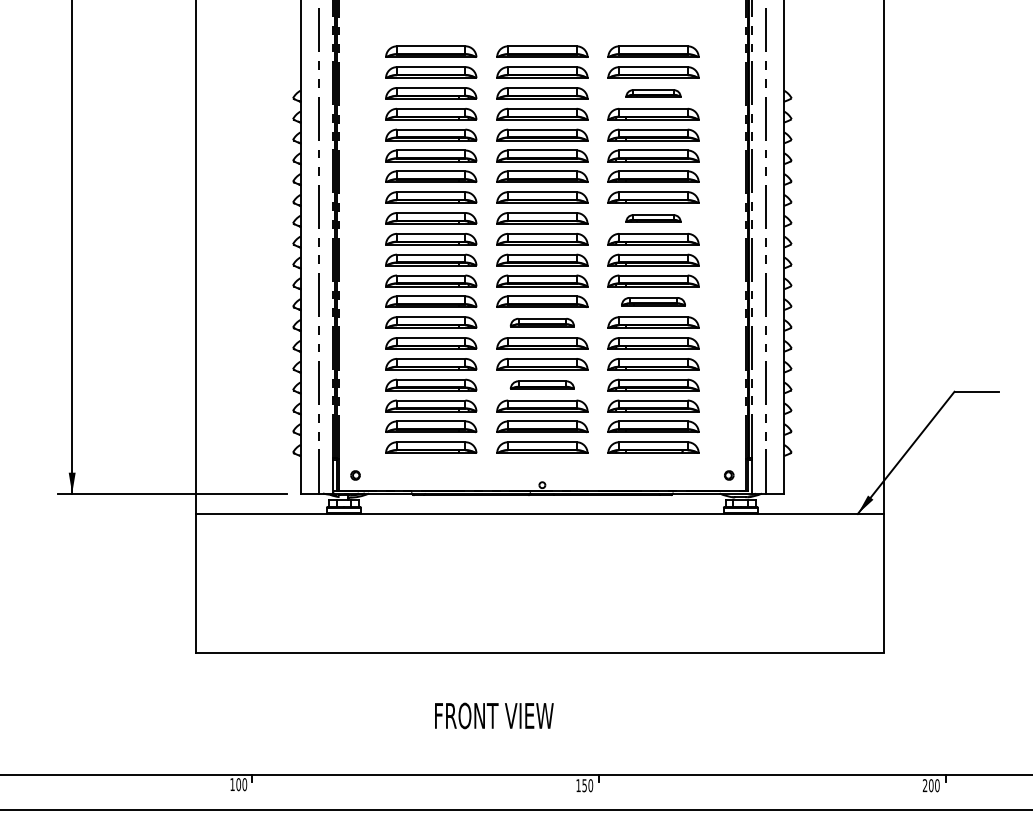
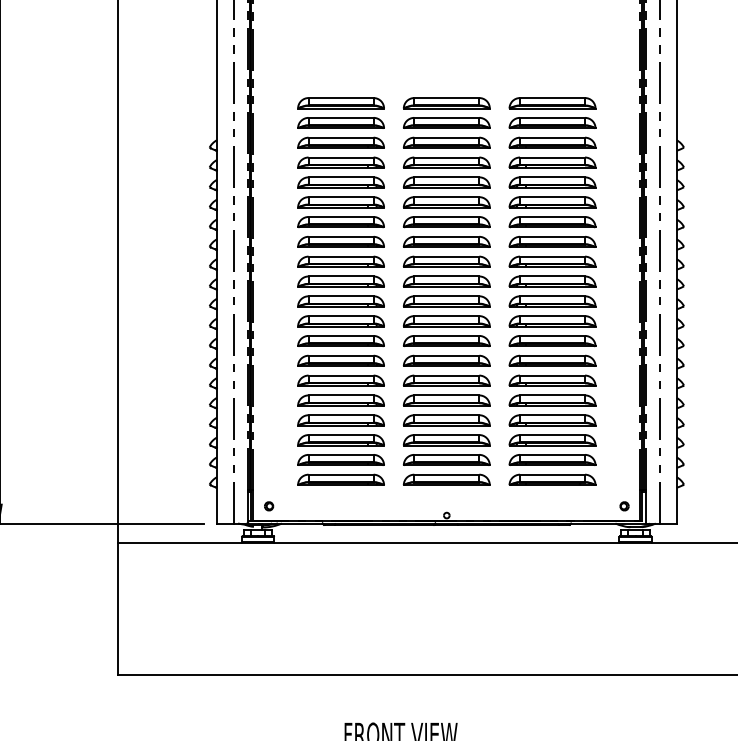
part: (653, 93) -> (552, 142), size x1.67
part: (653, 218) -> (552, 261), size x1.67
part: (653, 301) -> (552, 340), size x1.43
part: (542, 322) -> (446, 360), size x1.43
part: (542, 384) -> (446, 419), size x1.43

